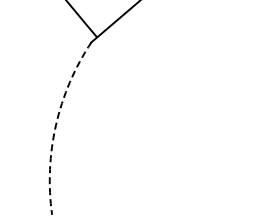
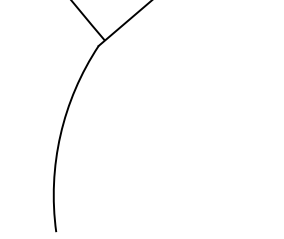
arc: (56, 125) -> (61, 135), dashed -> solid

